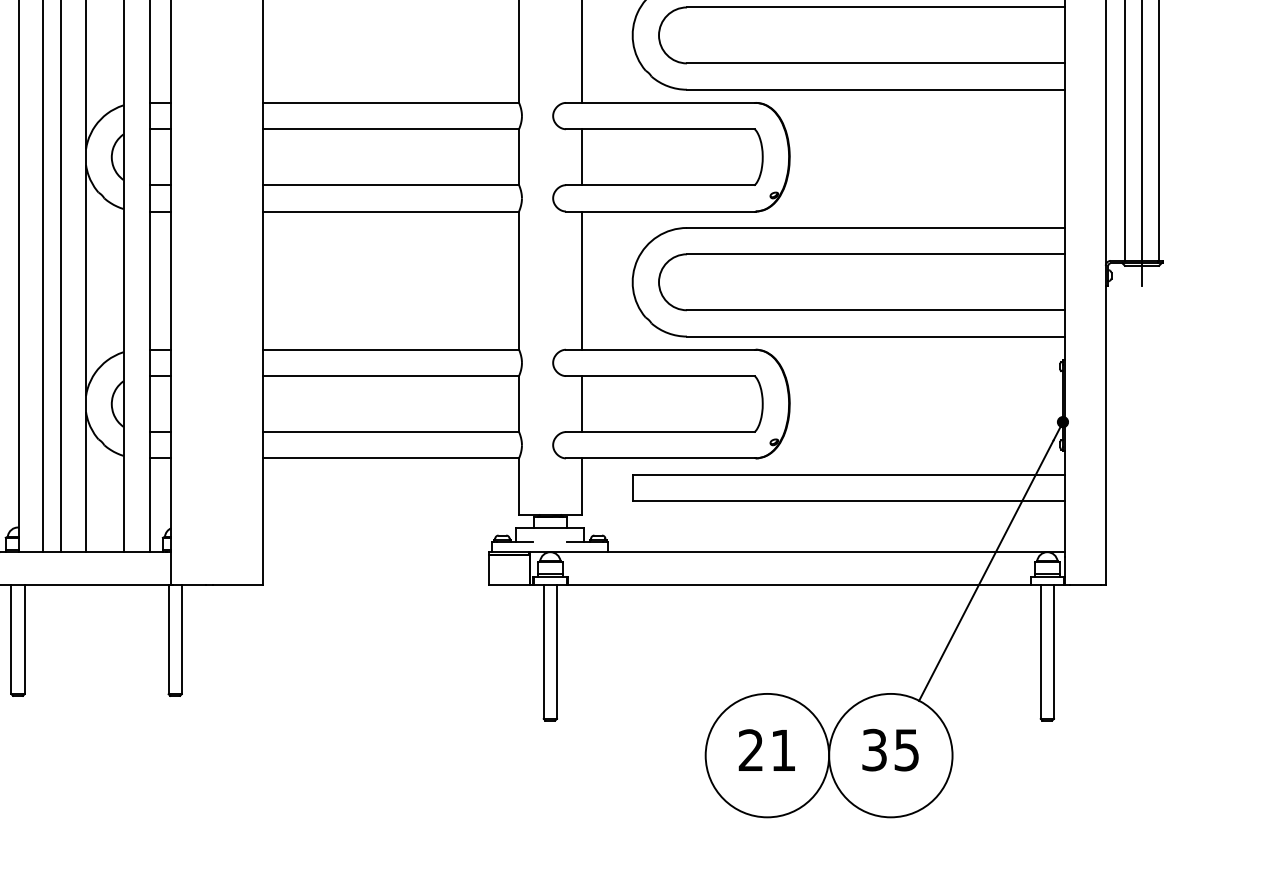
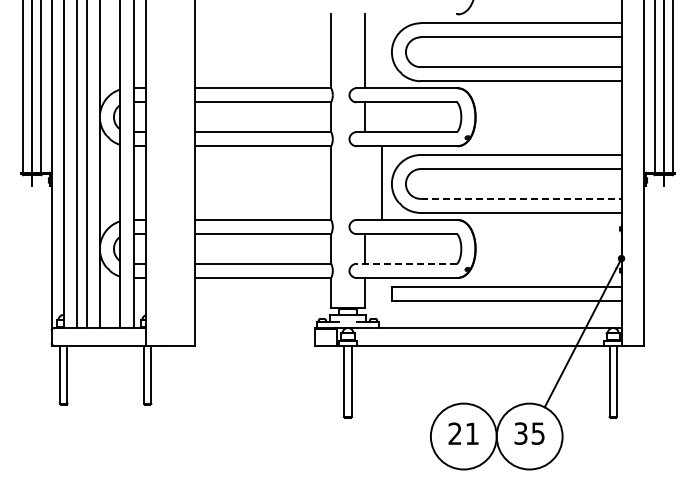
line: (581, 279) -> (381, 182), moved
line: (875, 309) -> (521, 198), solid -> dashed
line: (660, 431) -> (406, 263), solid -> dashed

